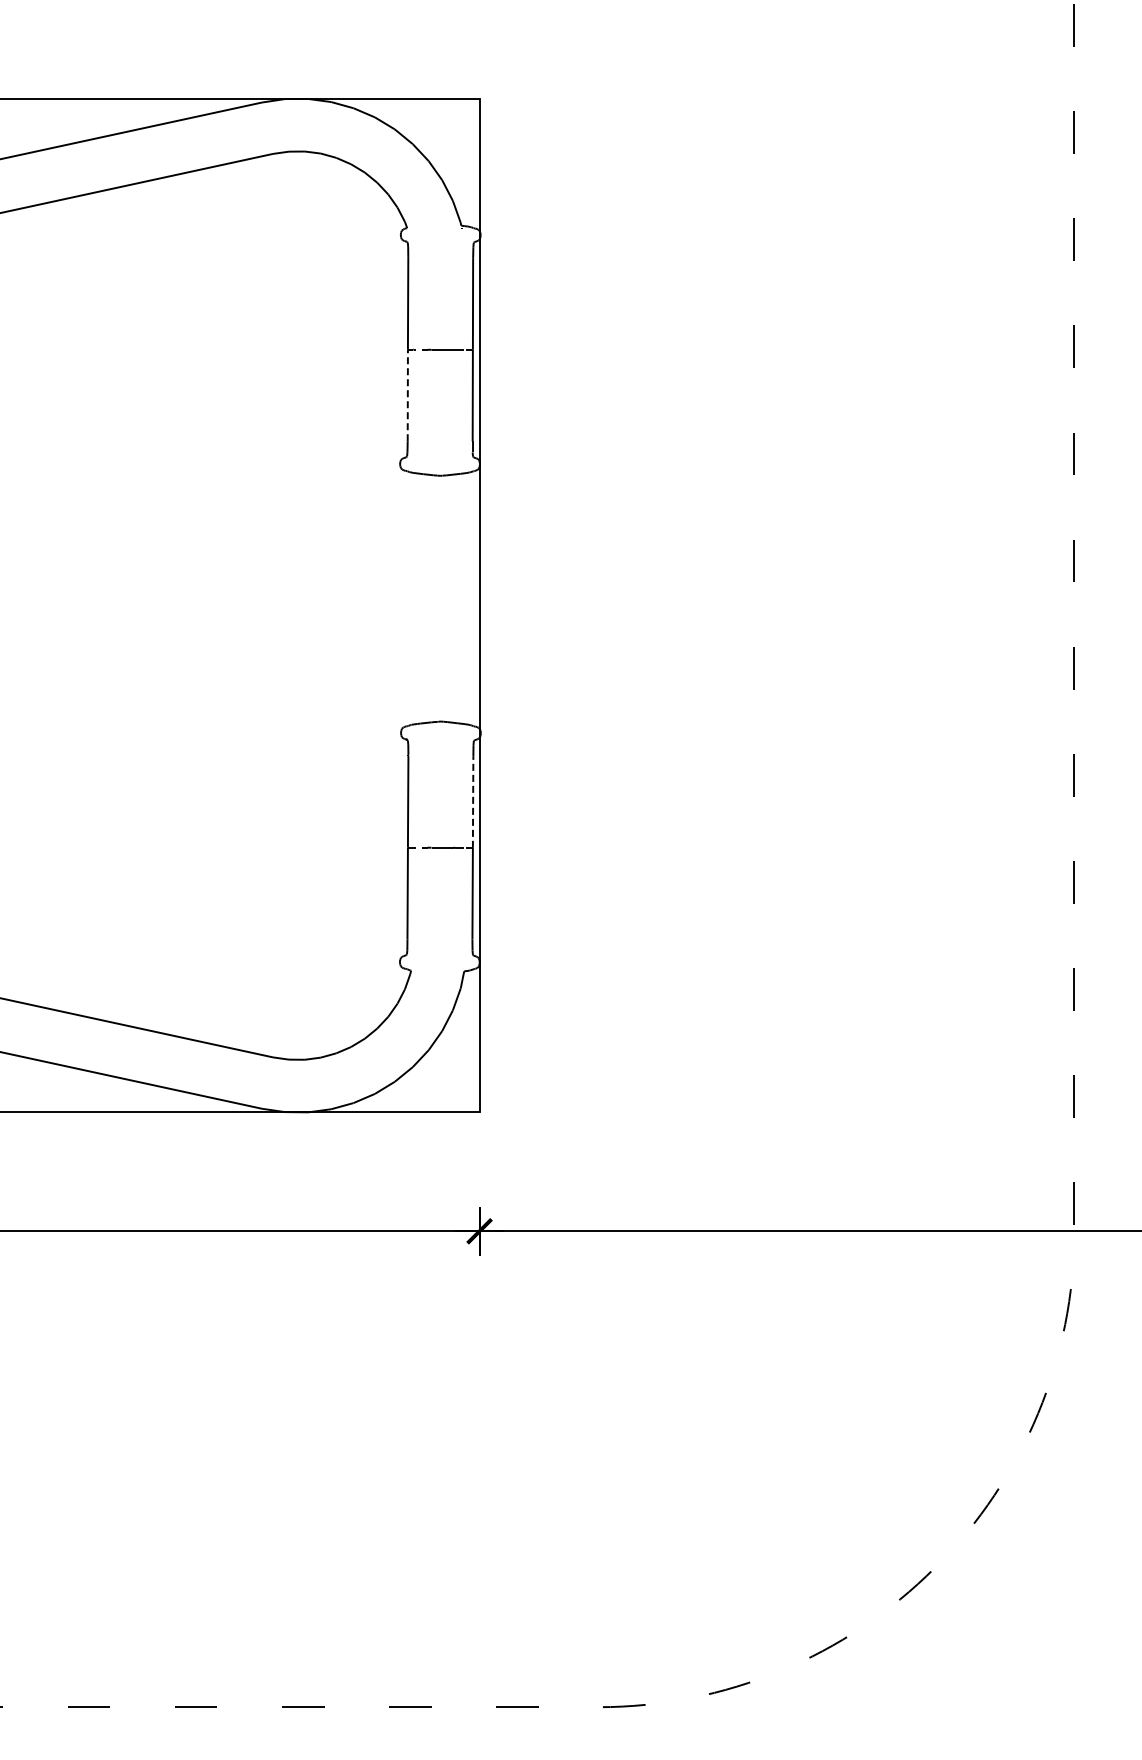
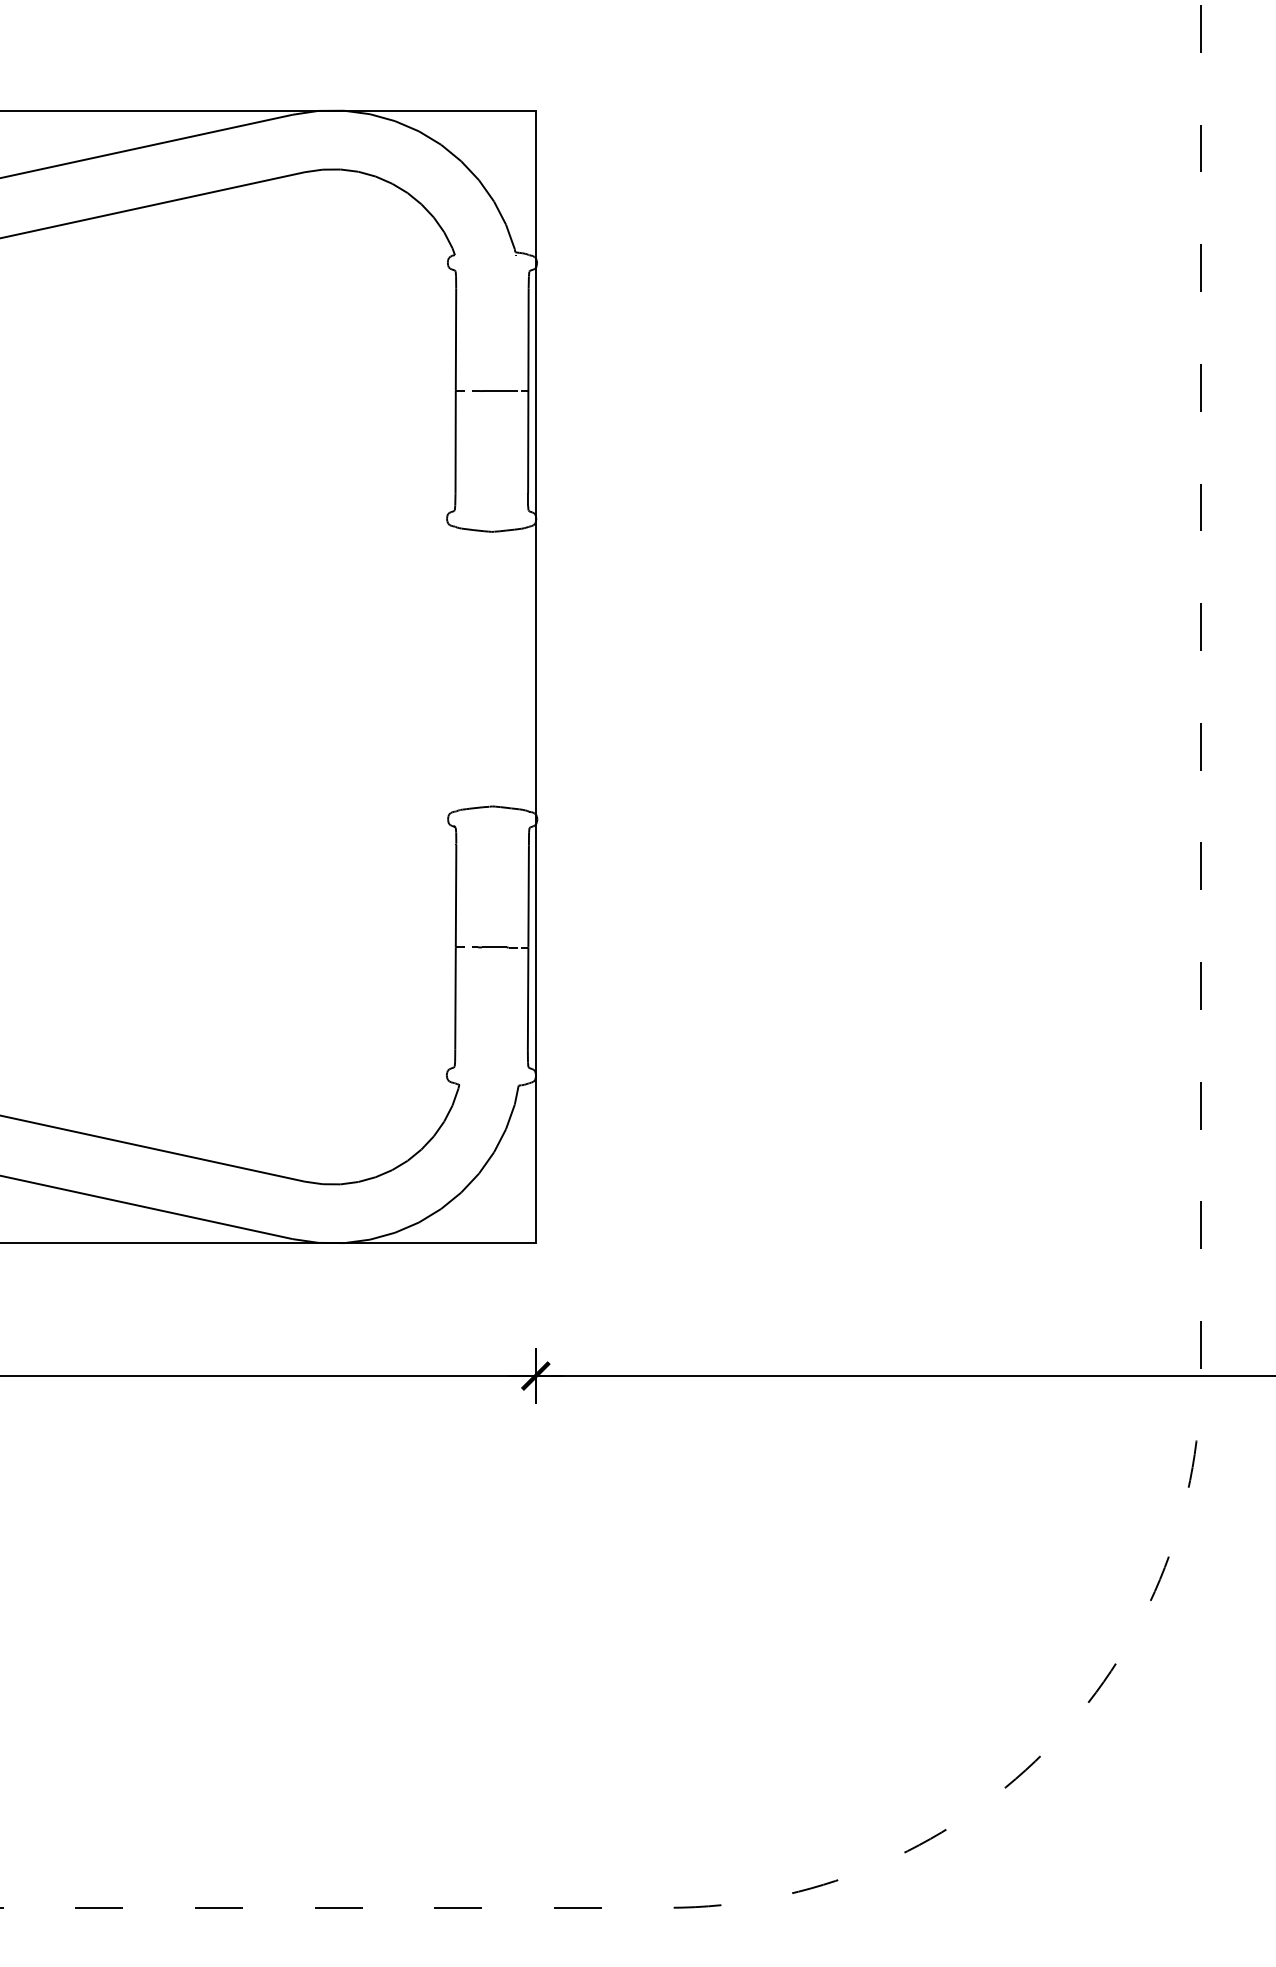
line: (407, 395) -> (455, 442), dashed -> solid
line: (473, 802) -> (529, 896), dashed -> solid

